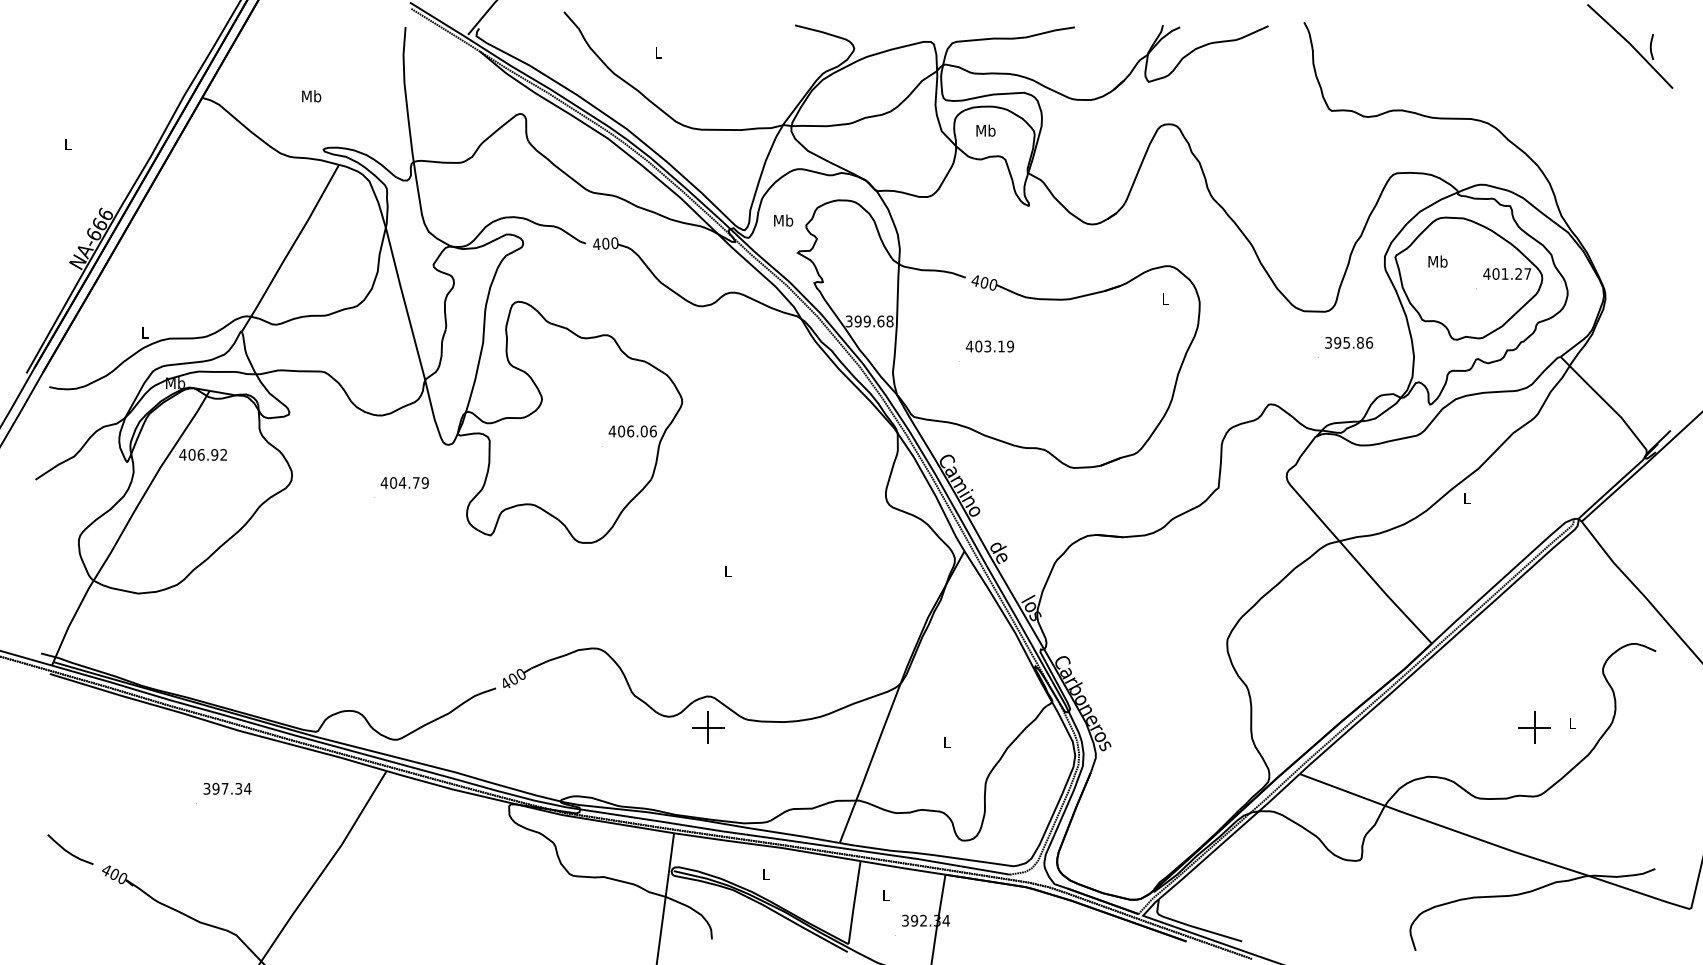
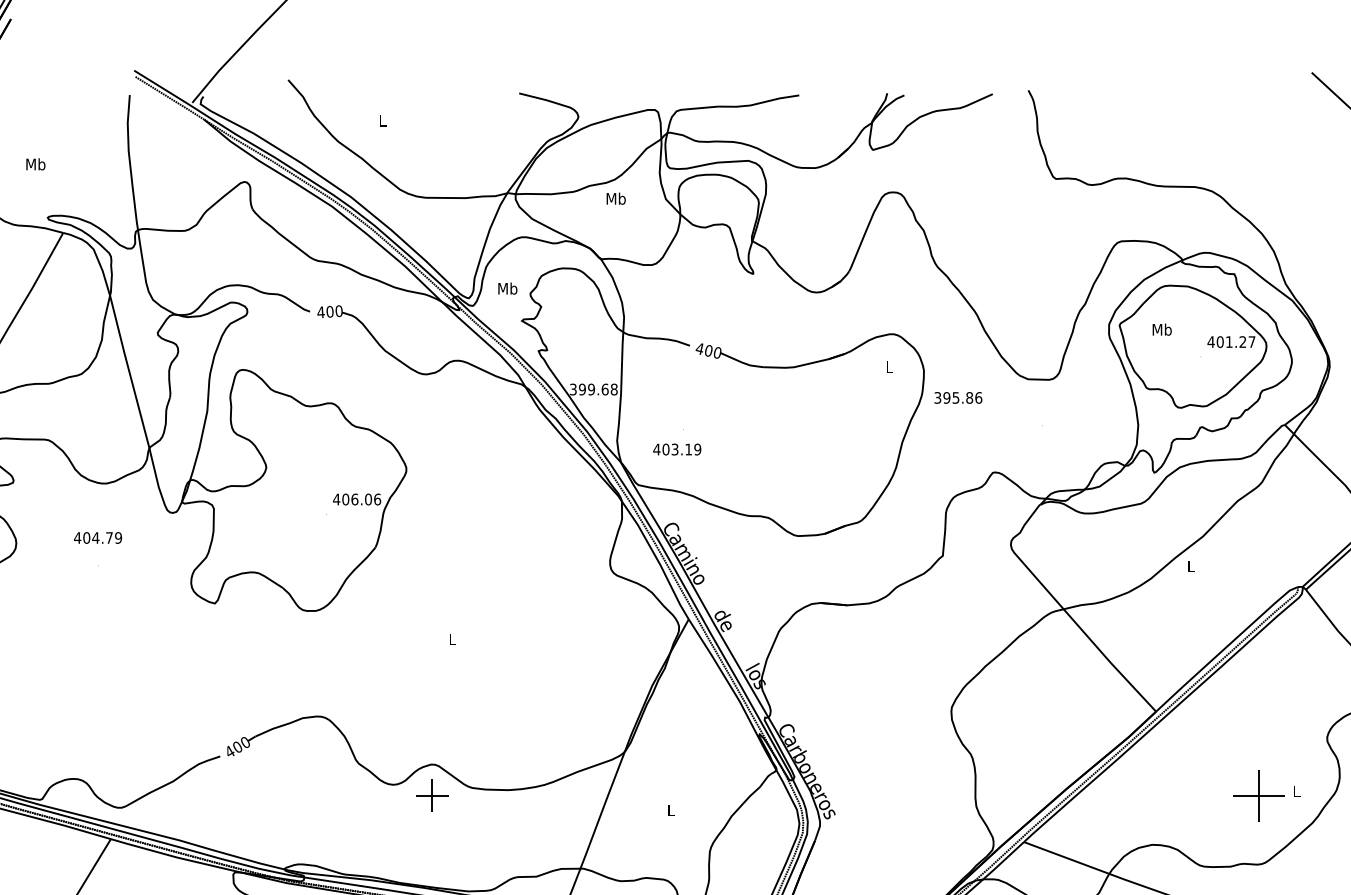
text: (985, 130) -> (615, 198), moved
text: (1349, 342) -> (958, 397), moved
text: (990, 346) -> (677, 449), moved
text: (404, 482) -> (97, 537), moved
part: (1534, 727) -> (1258, 795), size x1.6

